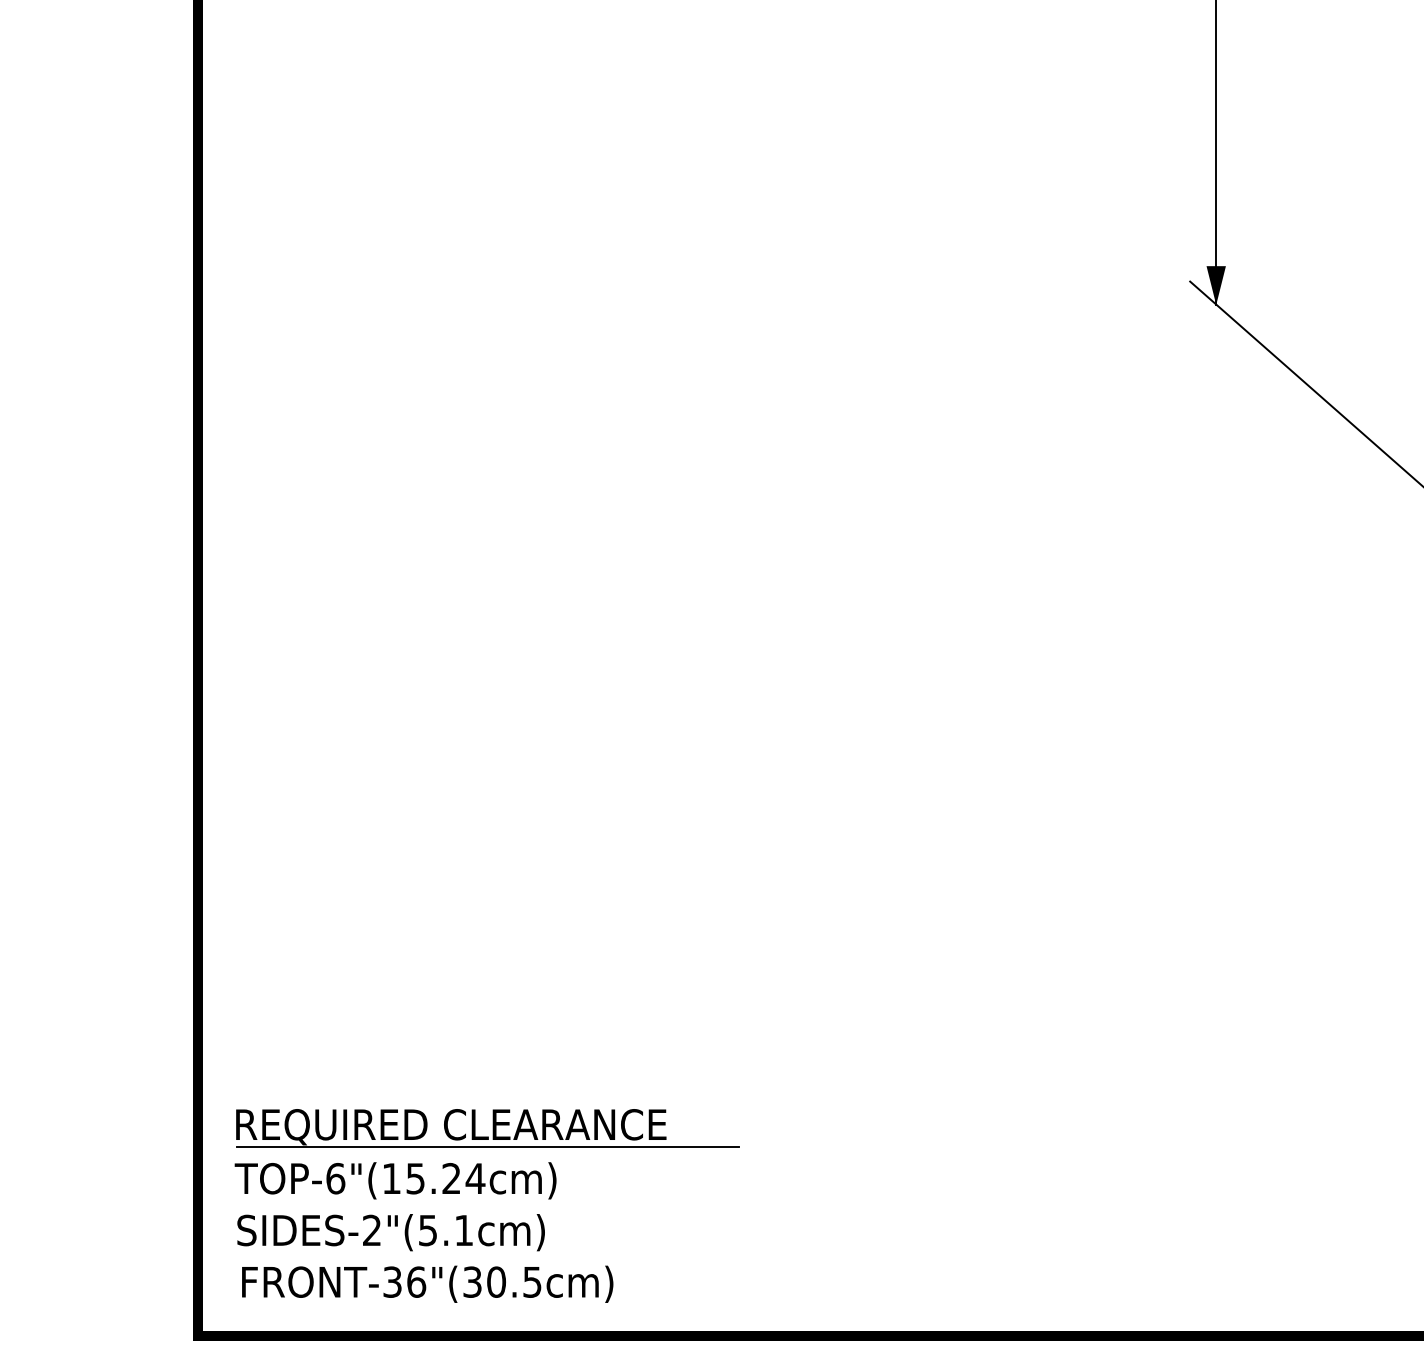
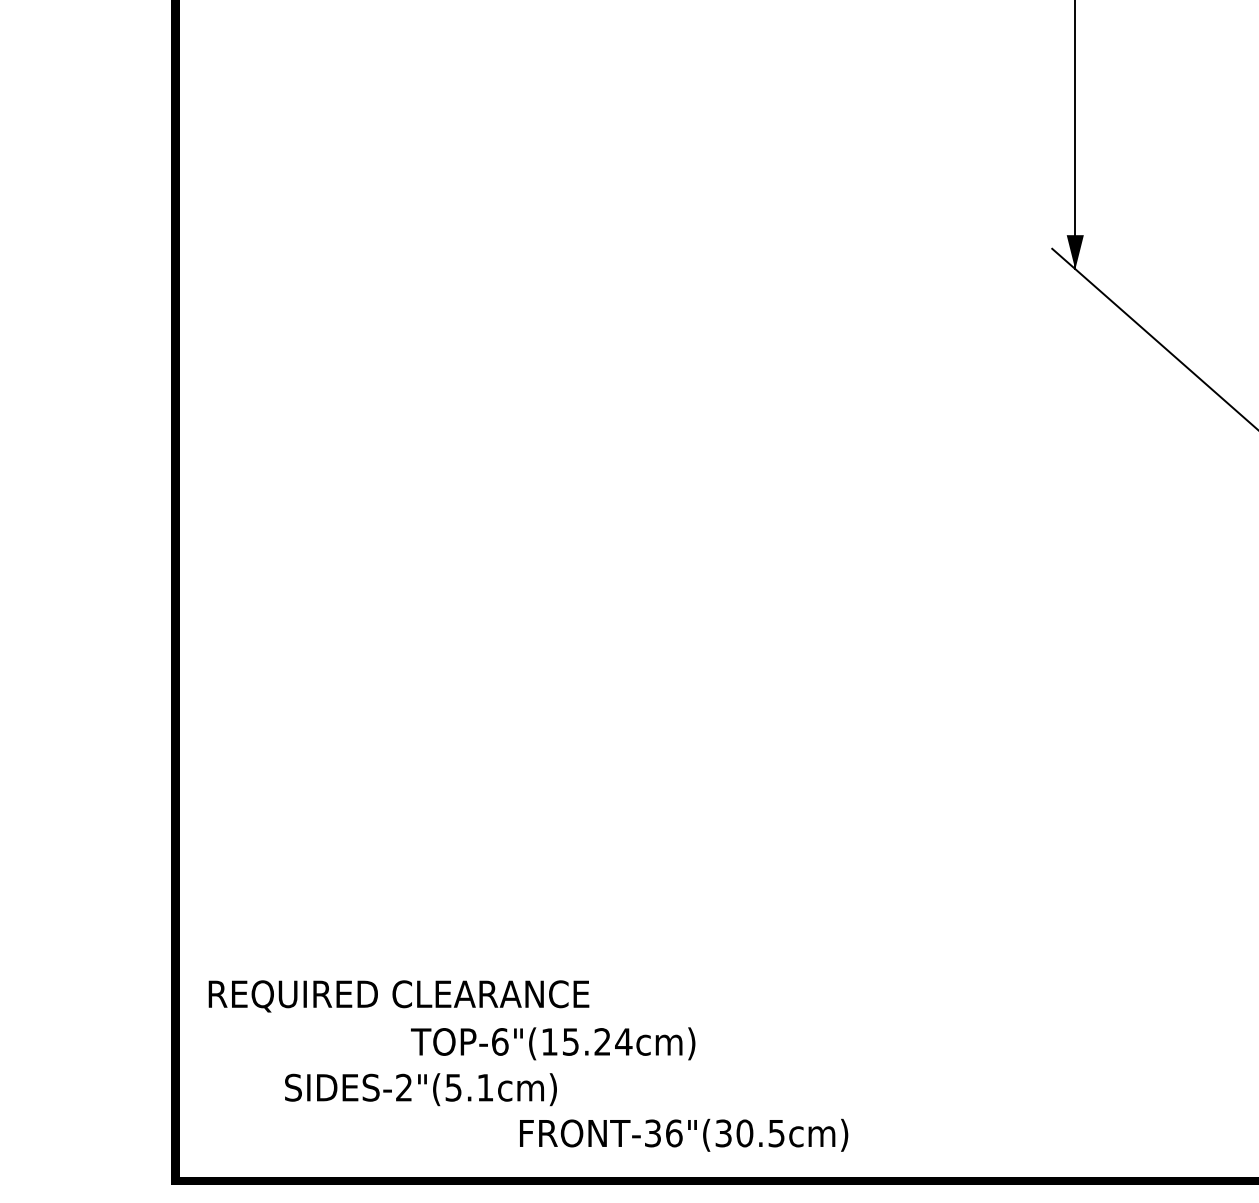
line: (487, 1147) -> (431, 1014), removed
text: (395, 1180) -> (553, 1043), moved
text: (390, 1232) -> (420, 1089), moved
text: (427, 1283) -> (683, 1134), moved

